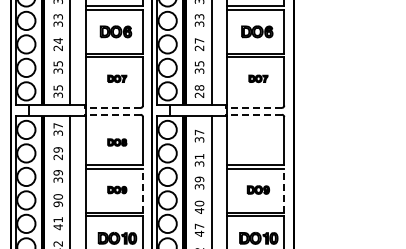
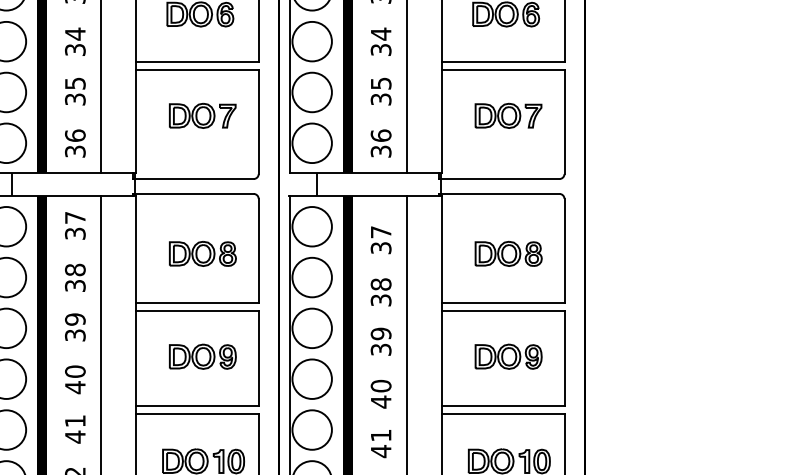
text: (199, 43) -> (381, 39), 27 -> 34
text: (58, 47) -> (75, 48), 24 -> 34
part: (117, 78) -> (203, 115), size x1.67
part: (258, 78) -> (508, 115), size x1.67
text: (57, 87) -> (73, 134), 35 -> 36
text: (199, 91) -> (381, 143), 28 -> 36
line: (112, 107) -> (192, 178), dashed -> solid
line: (254, 107) -> (500, 178), dashed -> solid
line: (112, 114) -> (192, 193), dashed -> solid
line: (254, 114) -> (500, 193), dashed -> solid
part: (117, 142) -> (203, 253), size x1.67
part: (258, 142) -> (508, 253), added
text: (57, 153) -> (73, 277), 29 -> 38
text: (199, 156) -> (381, 284), 31 -> 38
part: (117, 189) -> (203, 355), size x1.67
part: (258, 189) -> (508, 355), size x1.43
line: (142, 190) -> (257, 357), dashed -> solid
line: (284, 190) -> (564, 357), dashed -> solid
text: (57, 204) -> (73, 388), 90 -> 40
text: (199, 226) -> (381, 435), 47 -> 41

